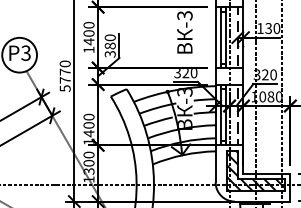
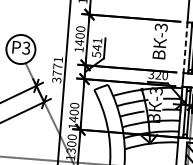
line: (215, 38) -> (185, 48), solid -> dashed
text: (109, 45) -> (96, 47), 380 -> 541
text: (64, 75) -> (57, 69), 5770 -> 3771

